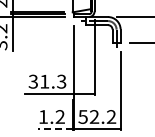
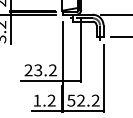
text: (47, 81) -> (40, 70), 31.3 -> 23.2
line: (54, 129) -> (46, 111), dashed -> solid

